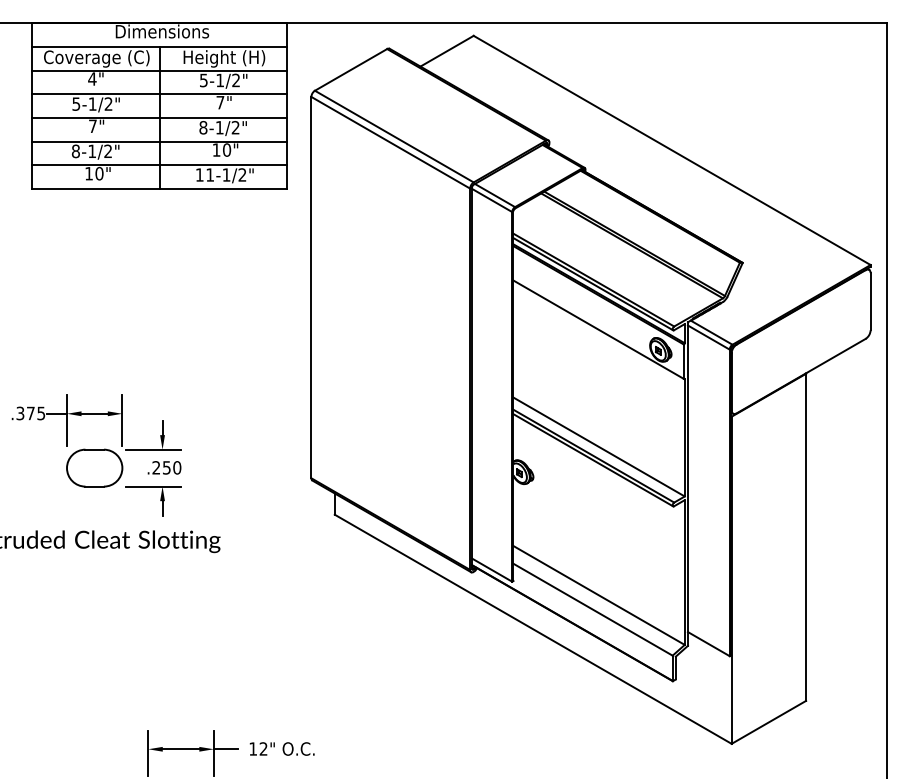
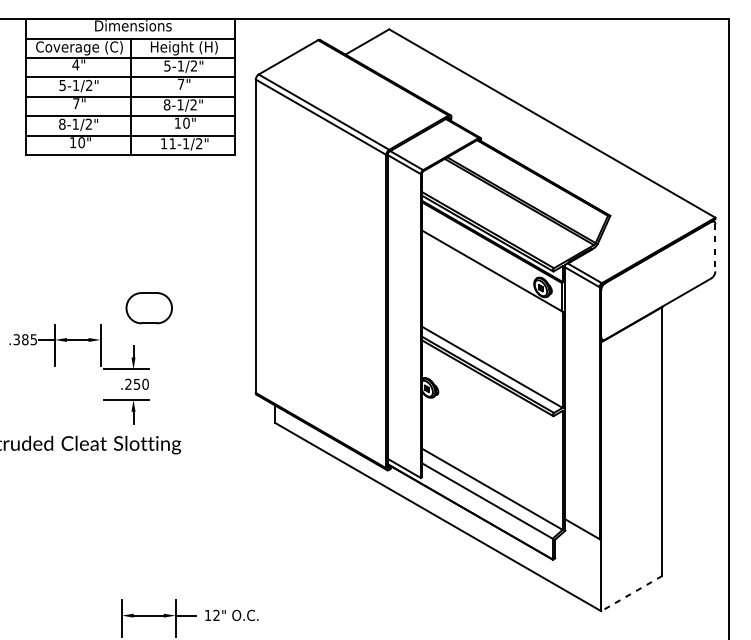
line: (870, 301) -> (715, 247), solid -> dashed
text: (30, 413) -> (25, 339), .375 -> .385
part: (94, 467) -> (149, 307), moved
line: (768, 722) -> (631, 593), solid -> dashed

